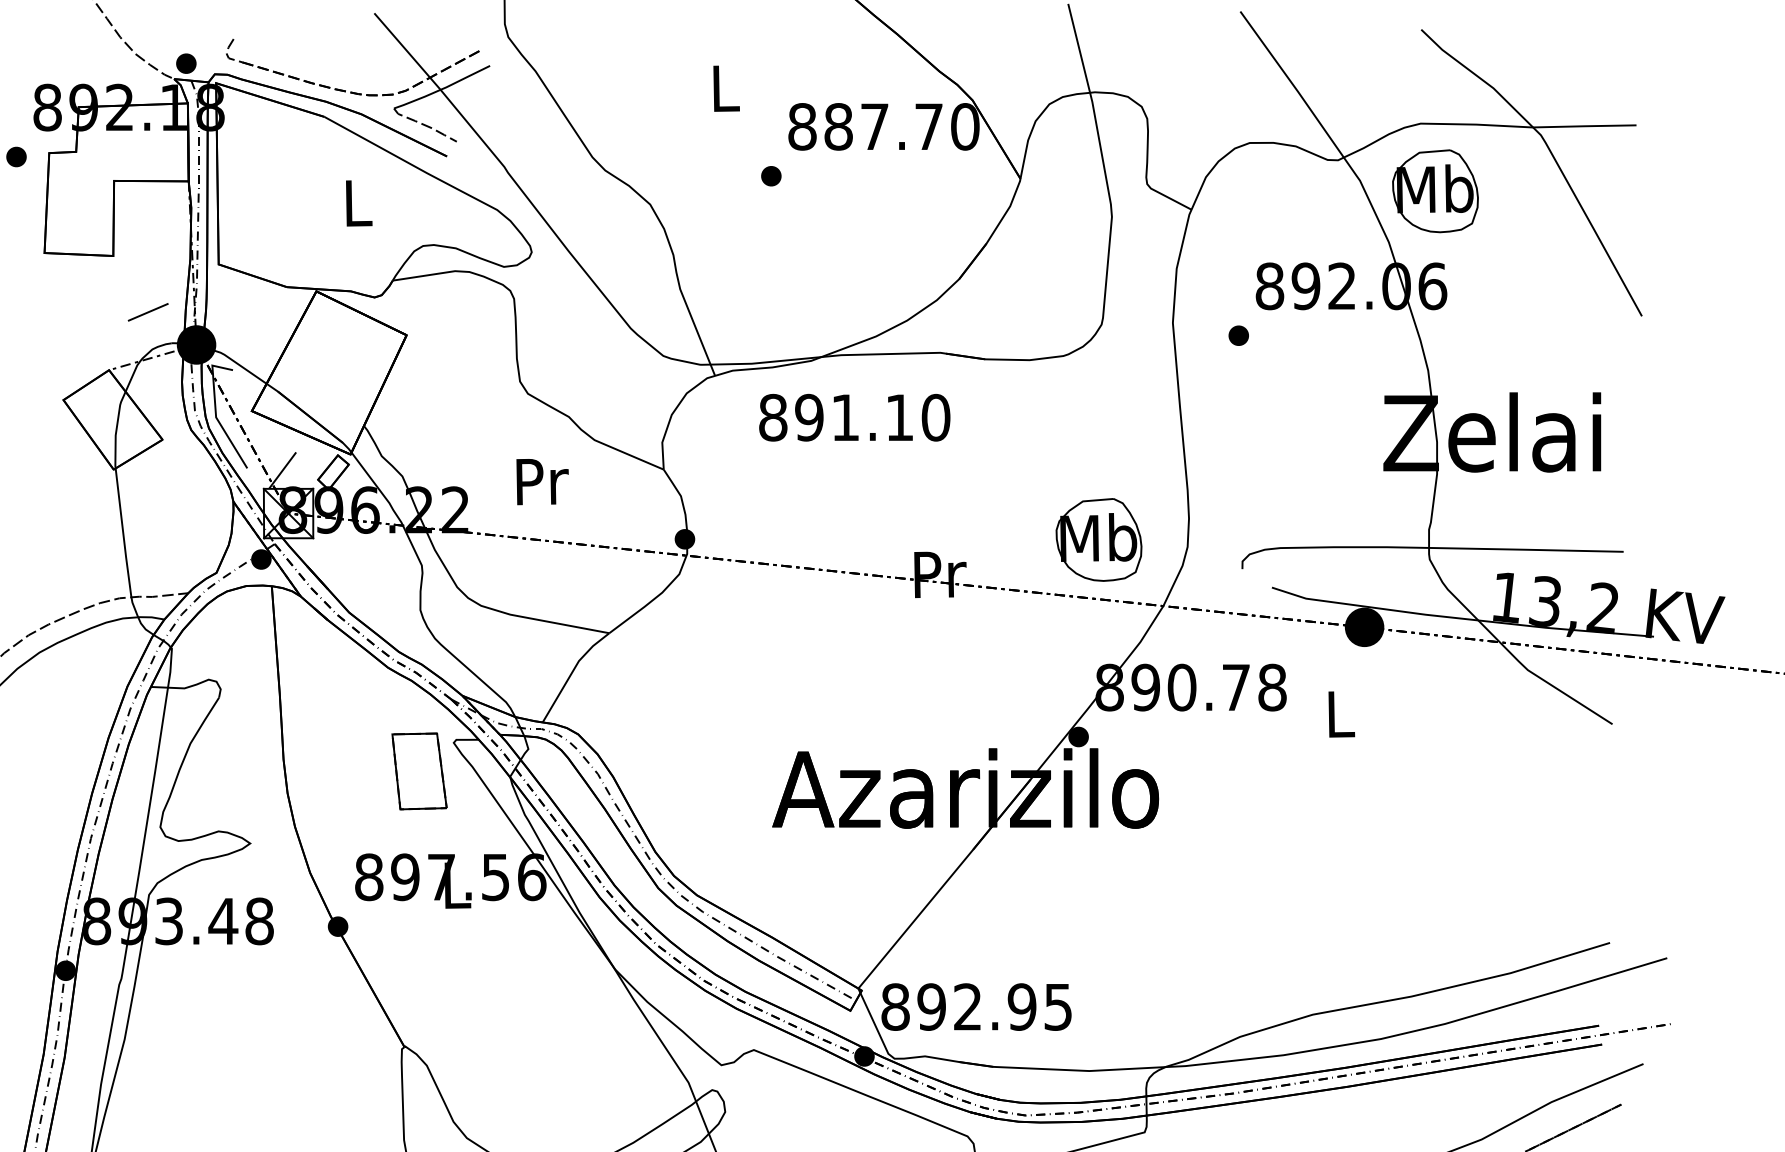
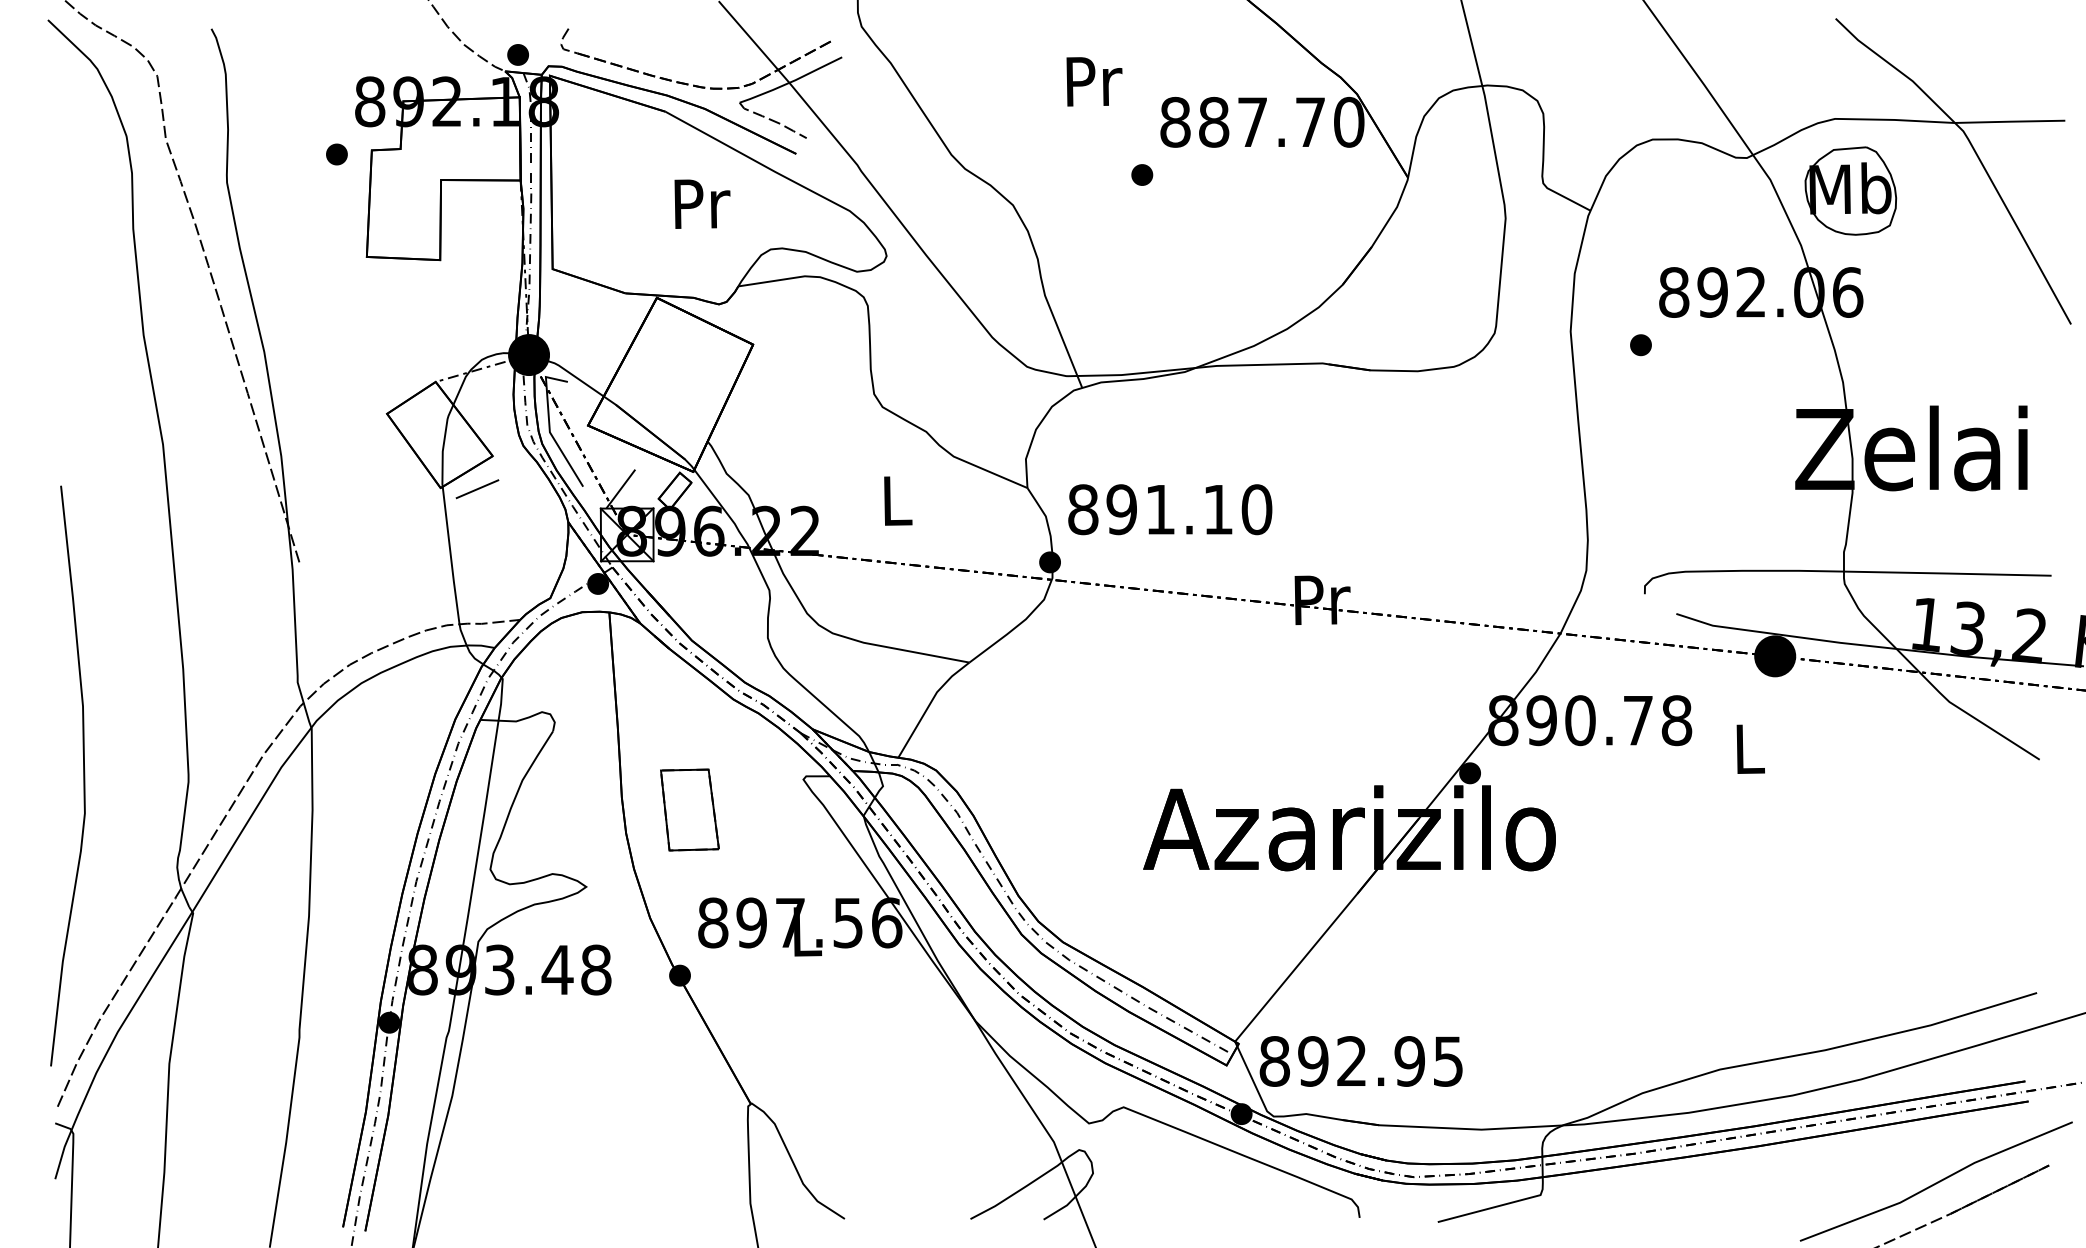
text: (726, 88) -> (1094, 81), L -> Pr
text: (359, 202) -> (702, 203), L -> Pr
line: (148, 312) -> (477, 489), moved
text: (854, 417) -> (1170, 509), moved
text: (542, 481) -> (898, 500), Pr -> L
part: (1098, 539) -> (1491, 562), removed
part: (419, 770) -> (689, 809), moved

